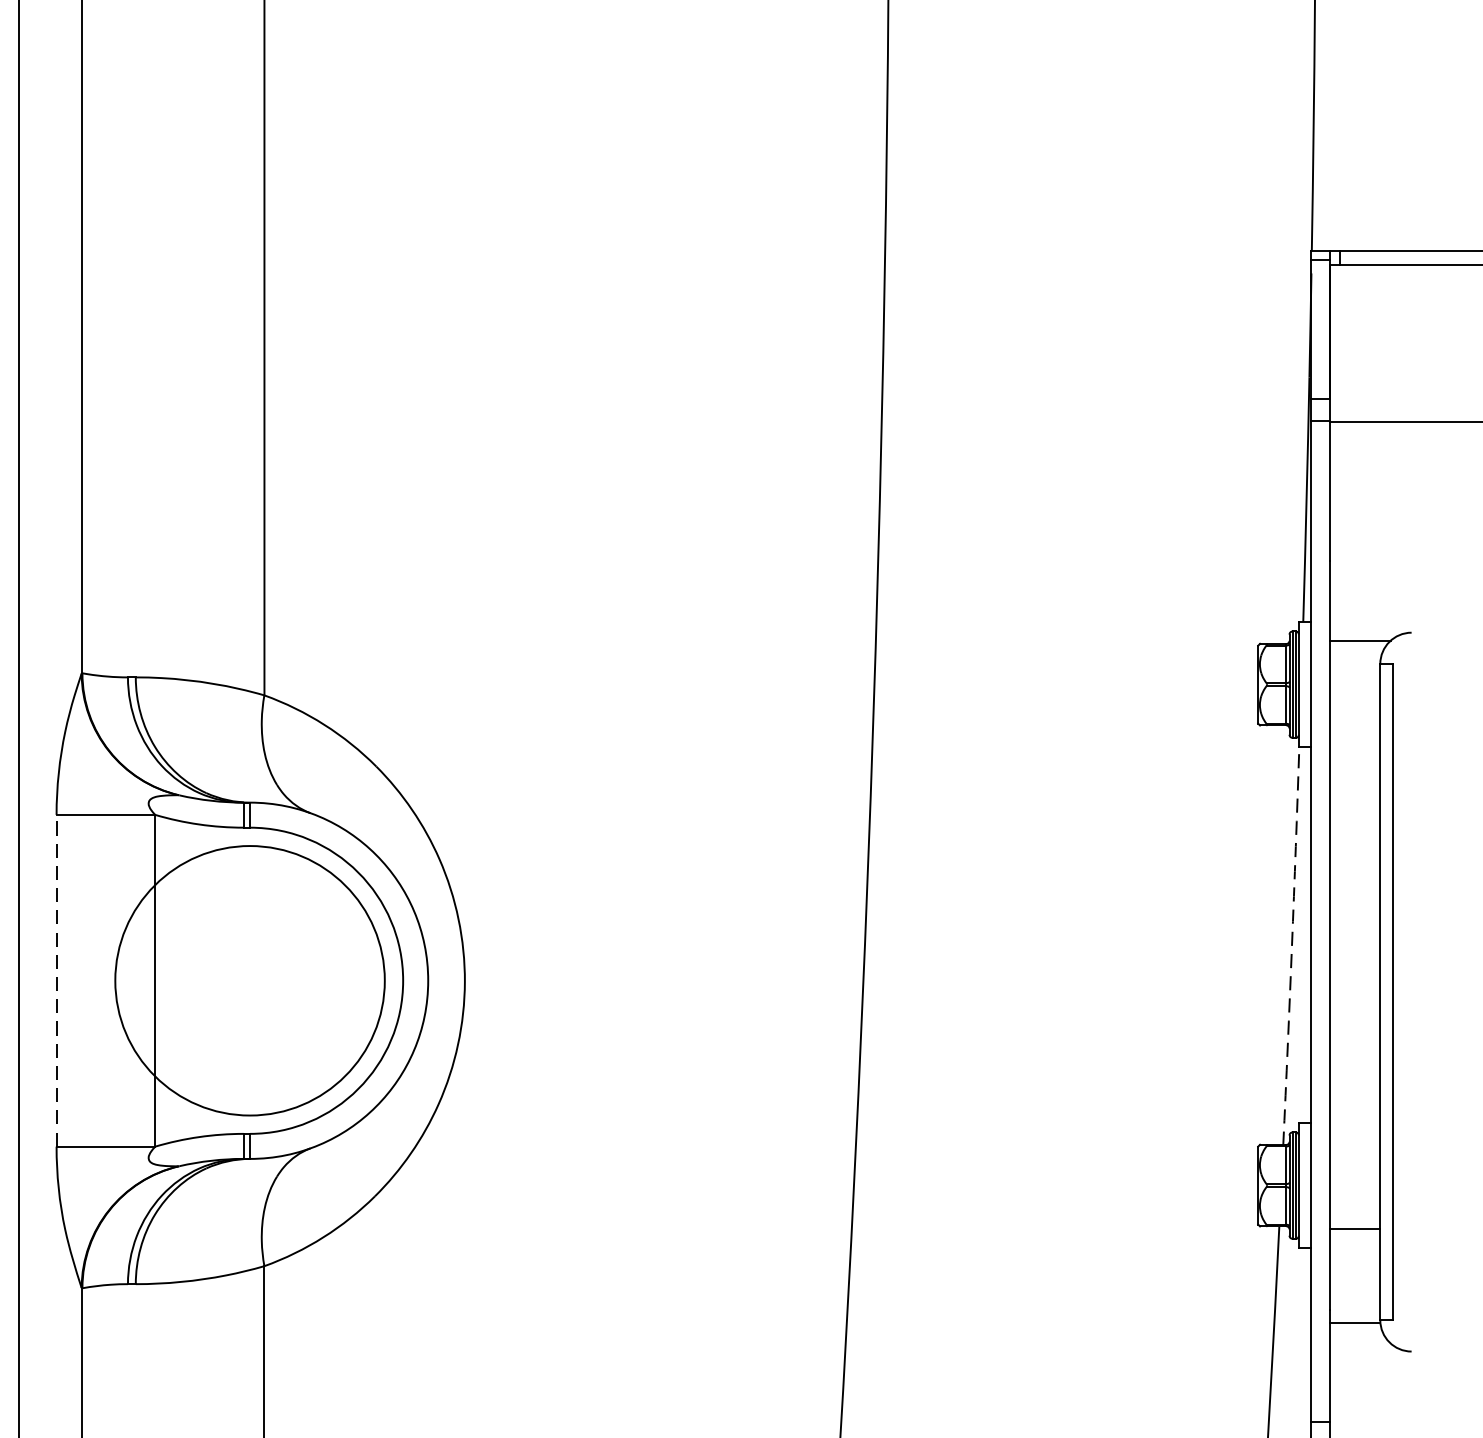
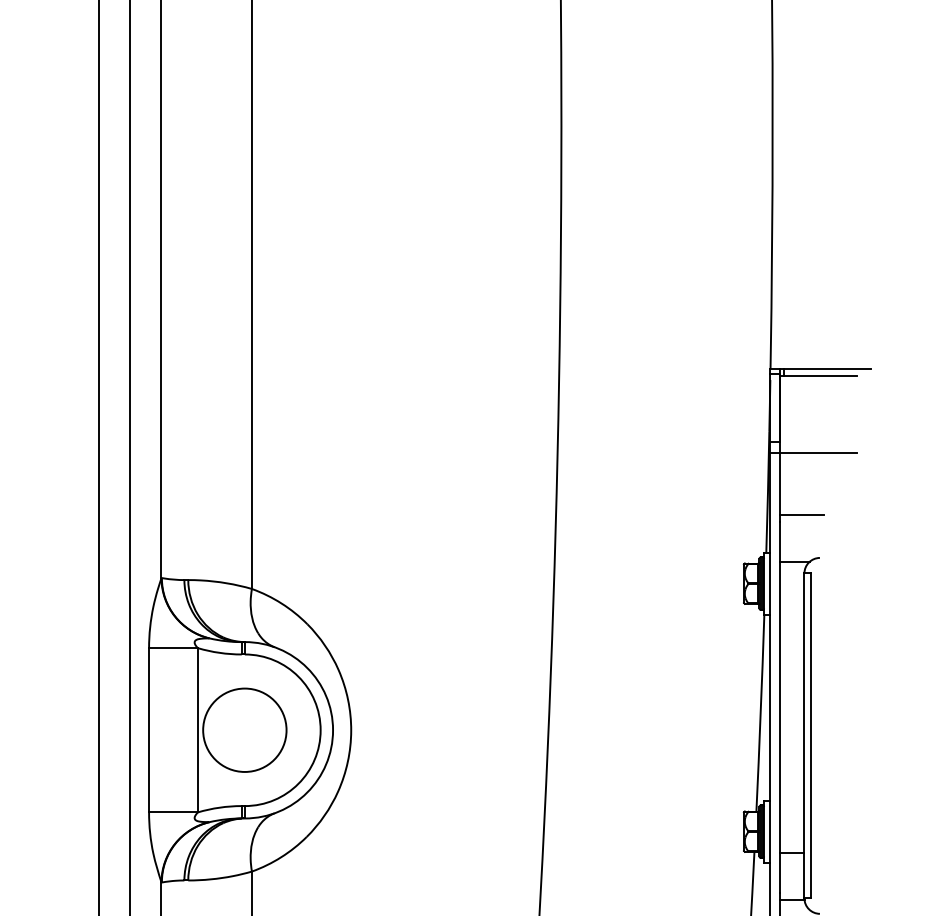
line: (1374, 546) -> (801, 515), added
arc: (1291, 946) -> (760, 713), dashed -> solid
line: (57, 979) -> (149, 729), dashed -> solid
circle: (249, 979) -> (244, 729), size x0.62

